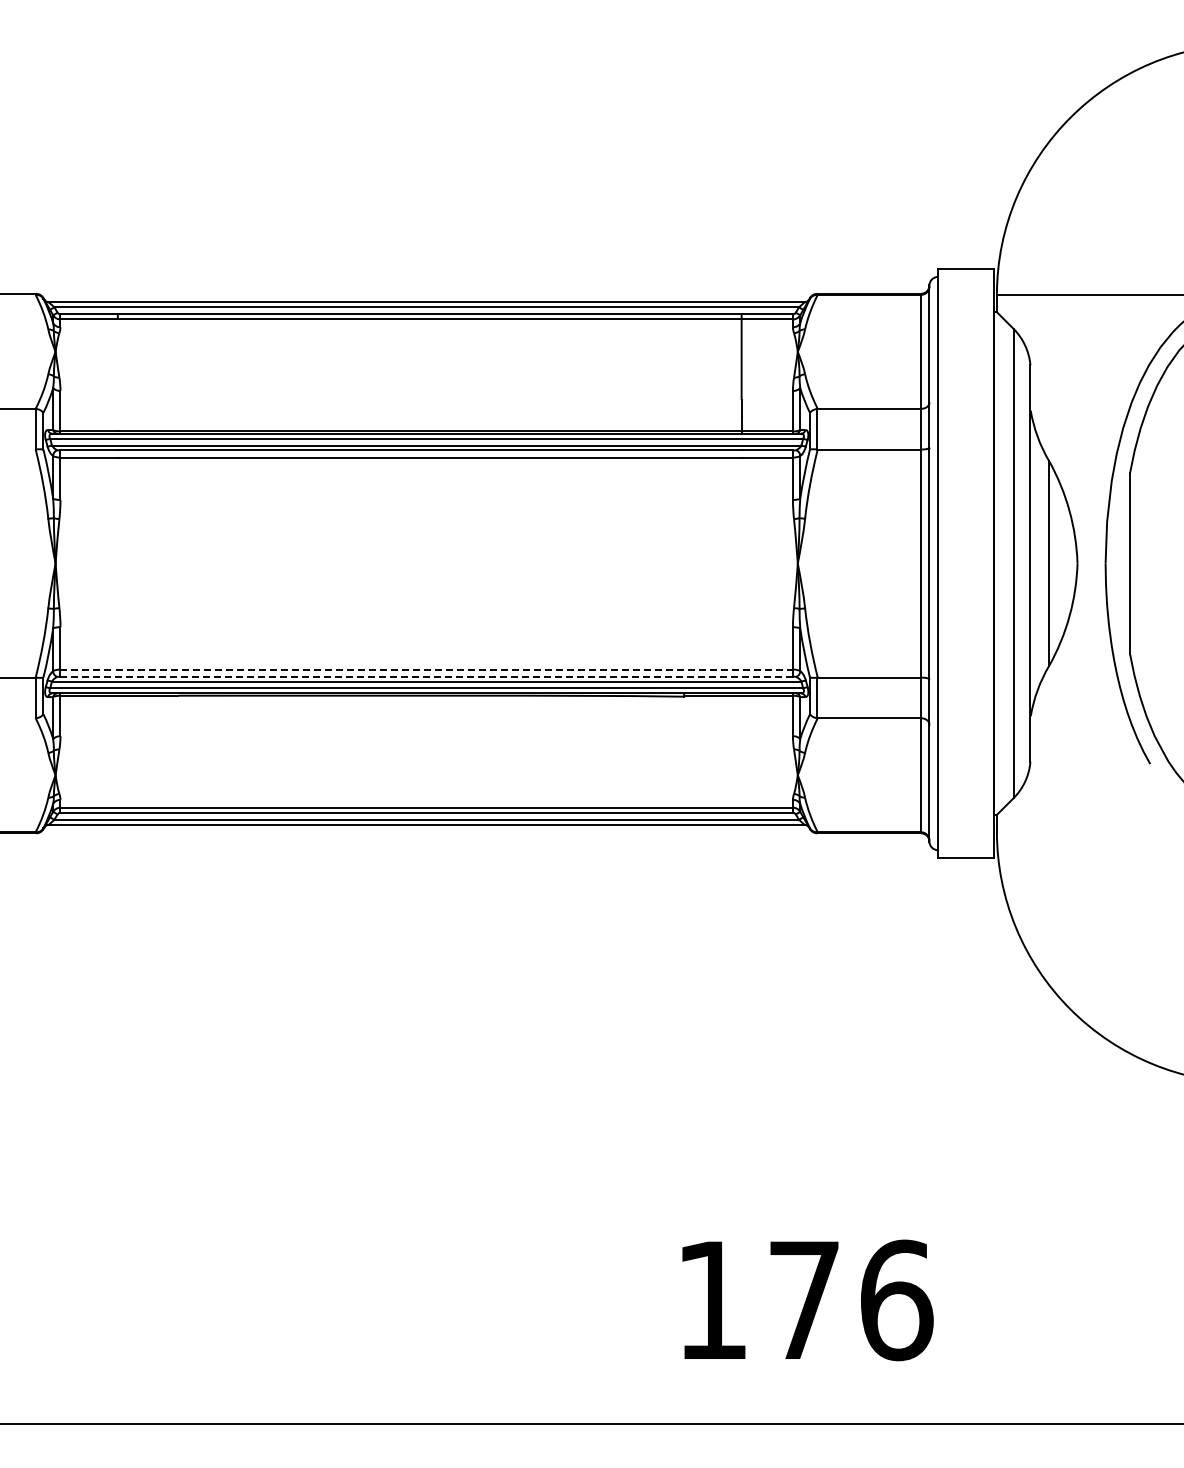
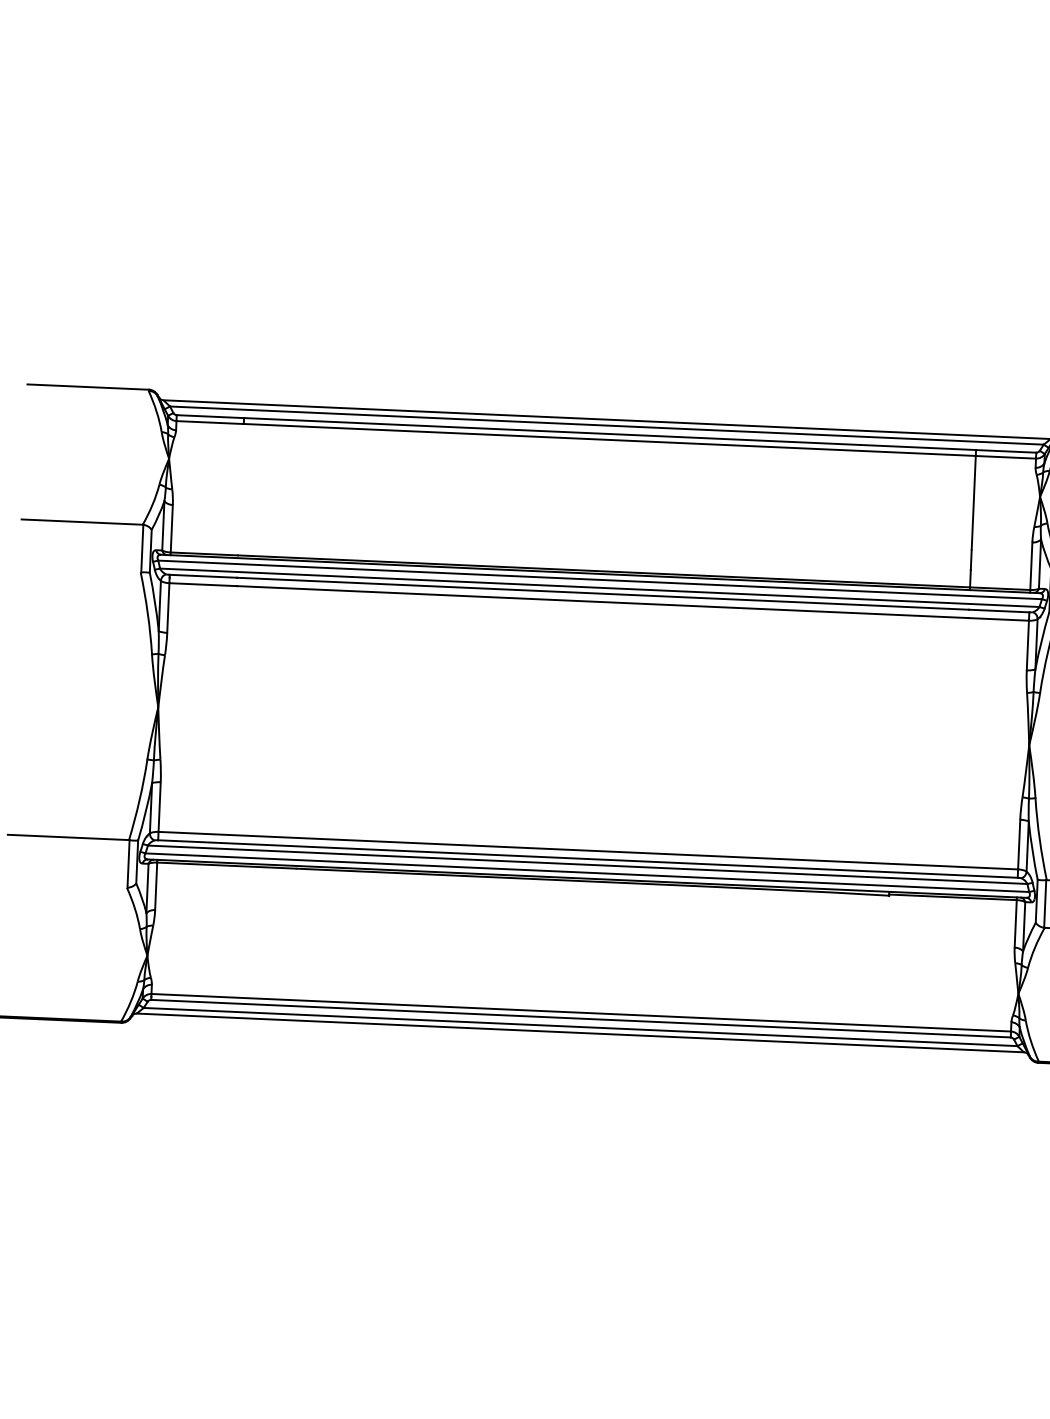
line: (427, 669) -> (589, 850), dashed -> solid
line: (426, 676) -> (587, 858), dashed -> solid

